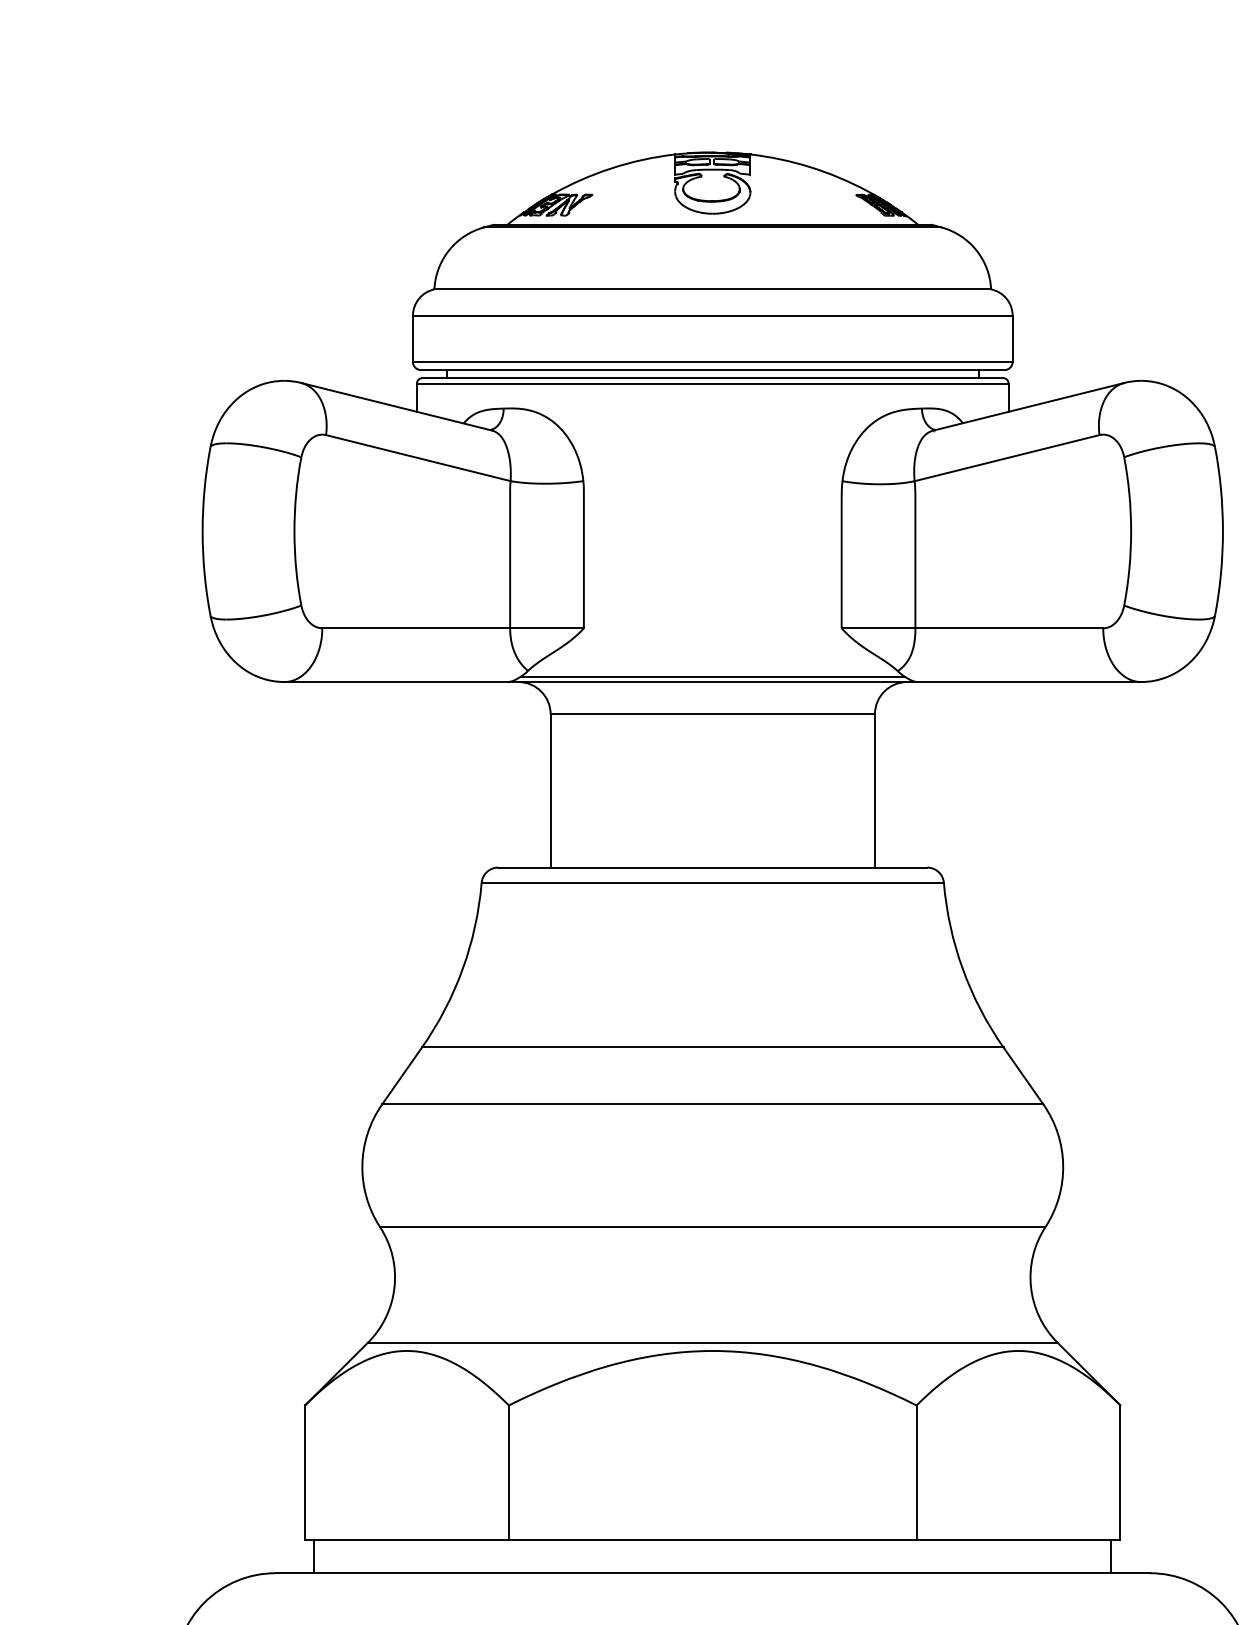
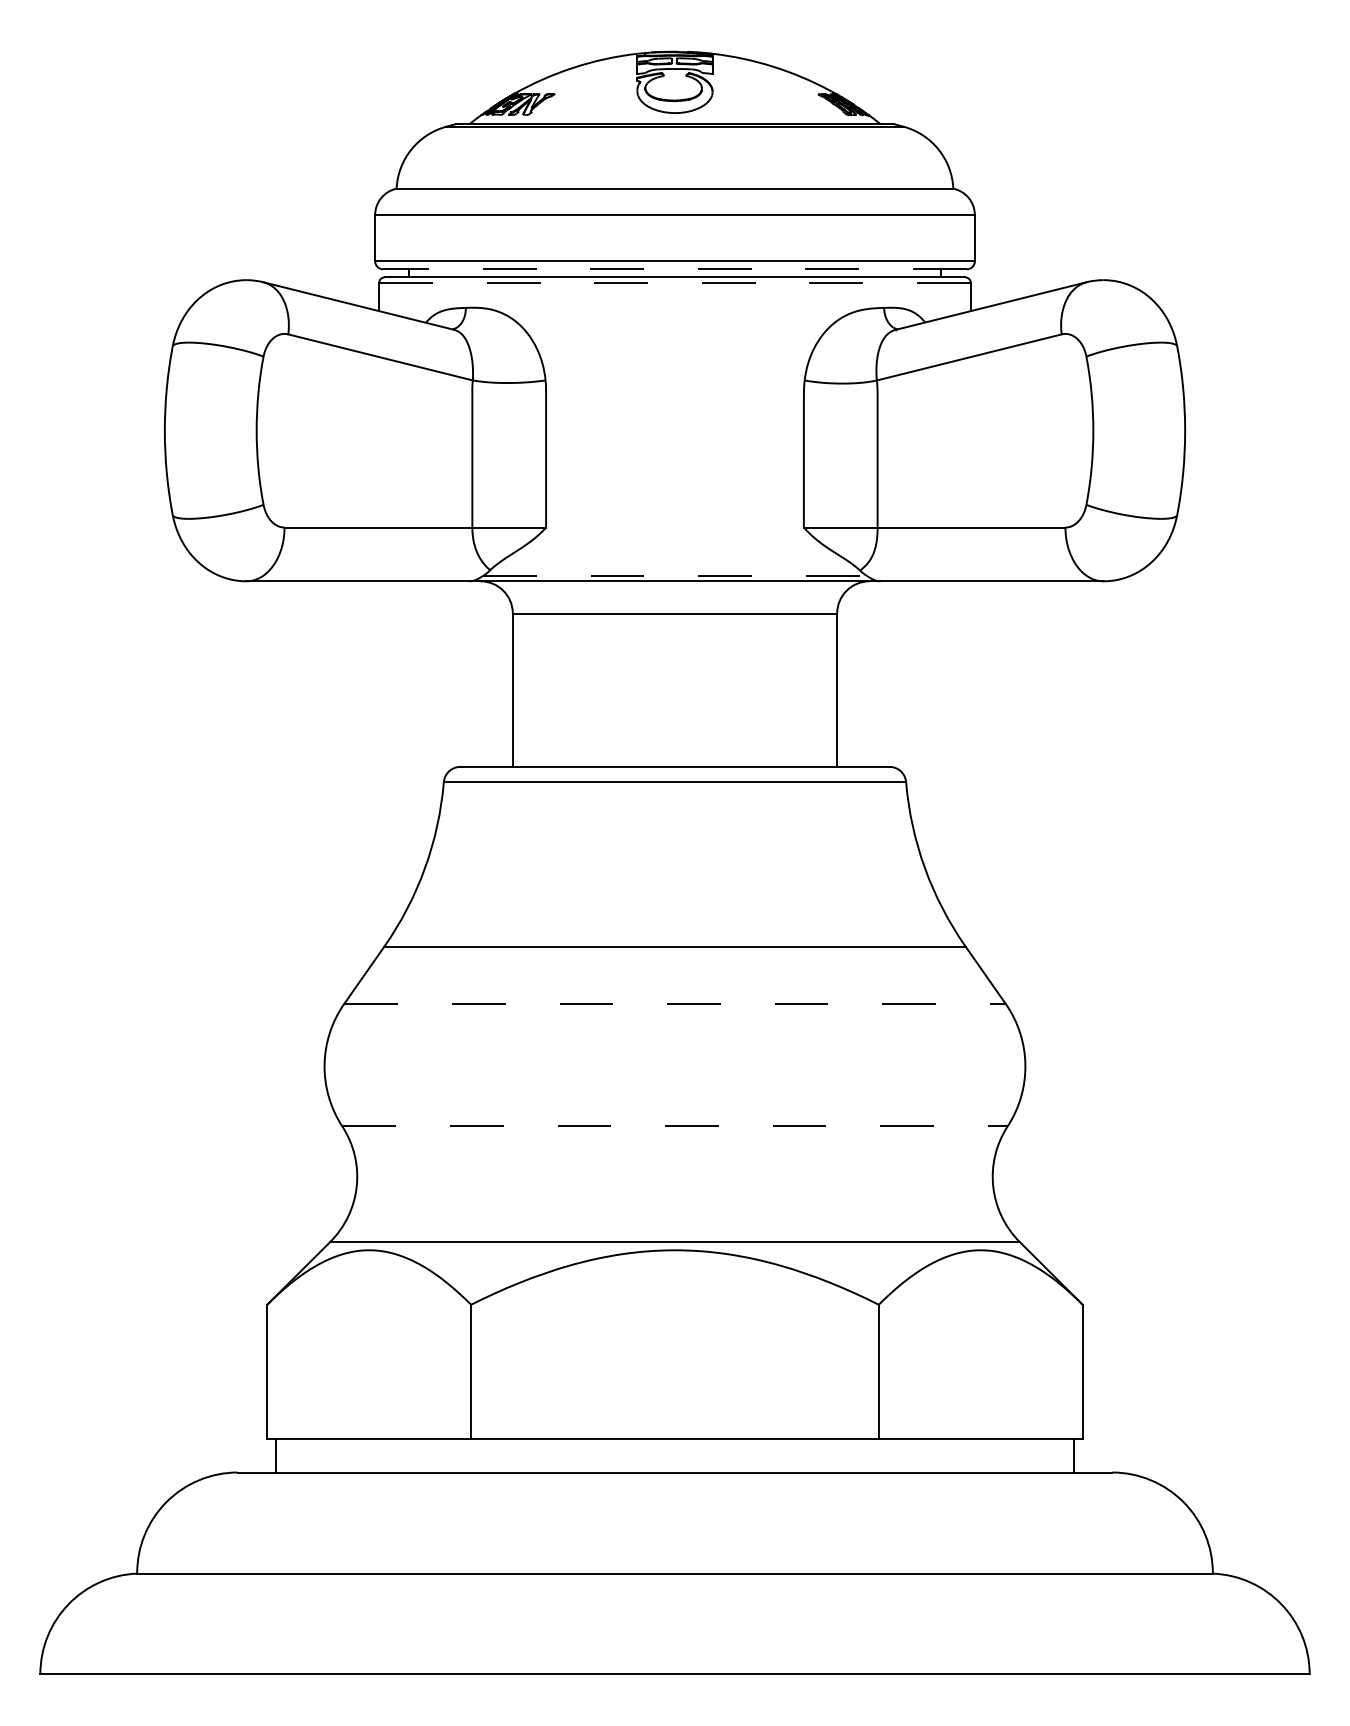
line: (713, 370) -> (675, 269), solid -> dashed
line: (713, 383) -> (675, 282), solid -> dashed
line: (712, 676) -> (674, 575), solid -> dashed
line: (712, 1104) -> (674, 1003), solid -> dashed
line: (713, 1227) -> (675, 1126), solid -> dashed

